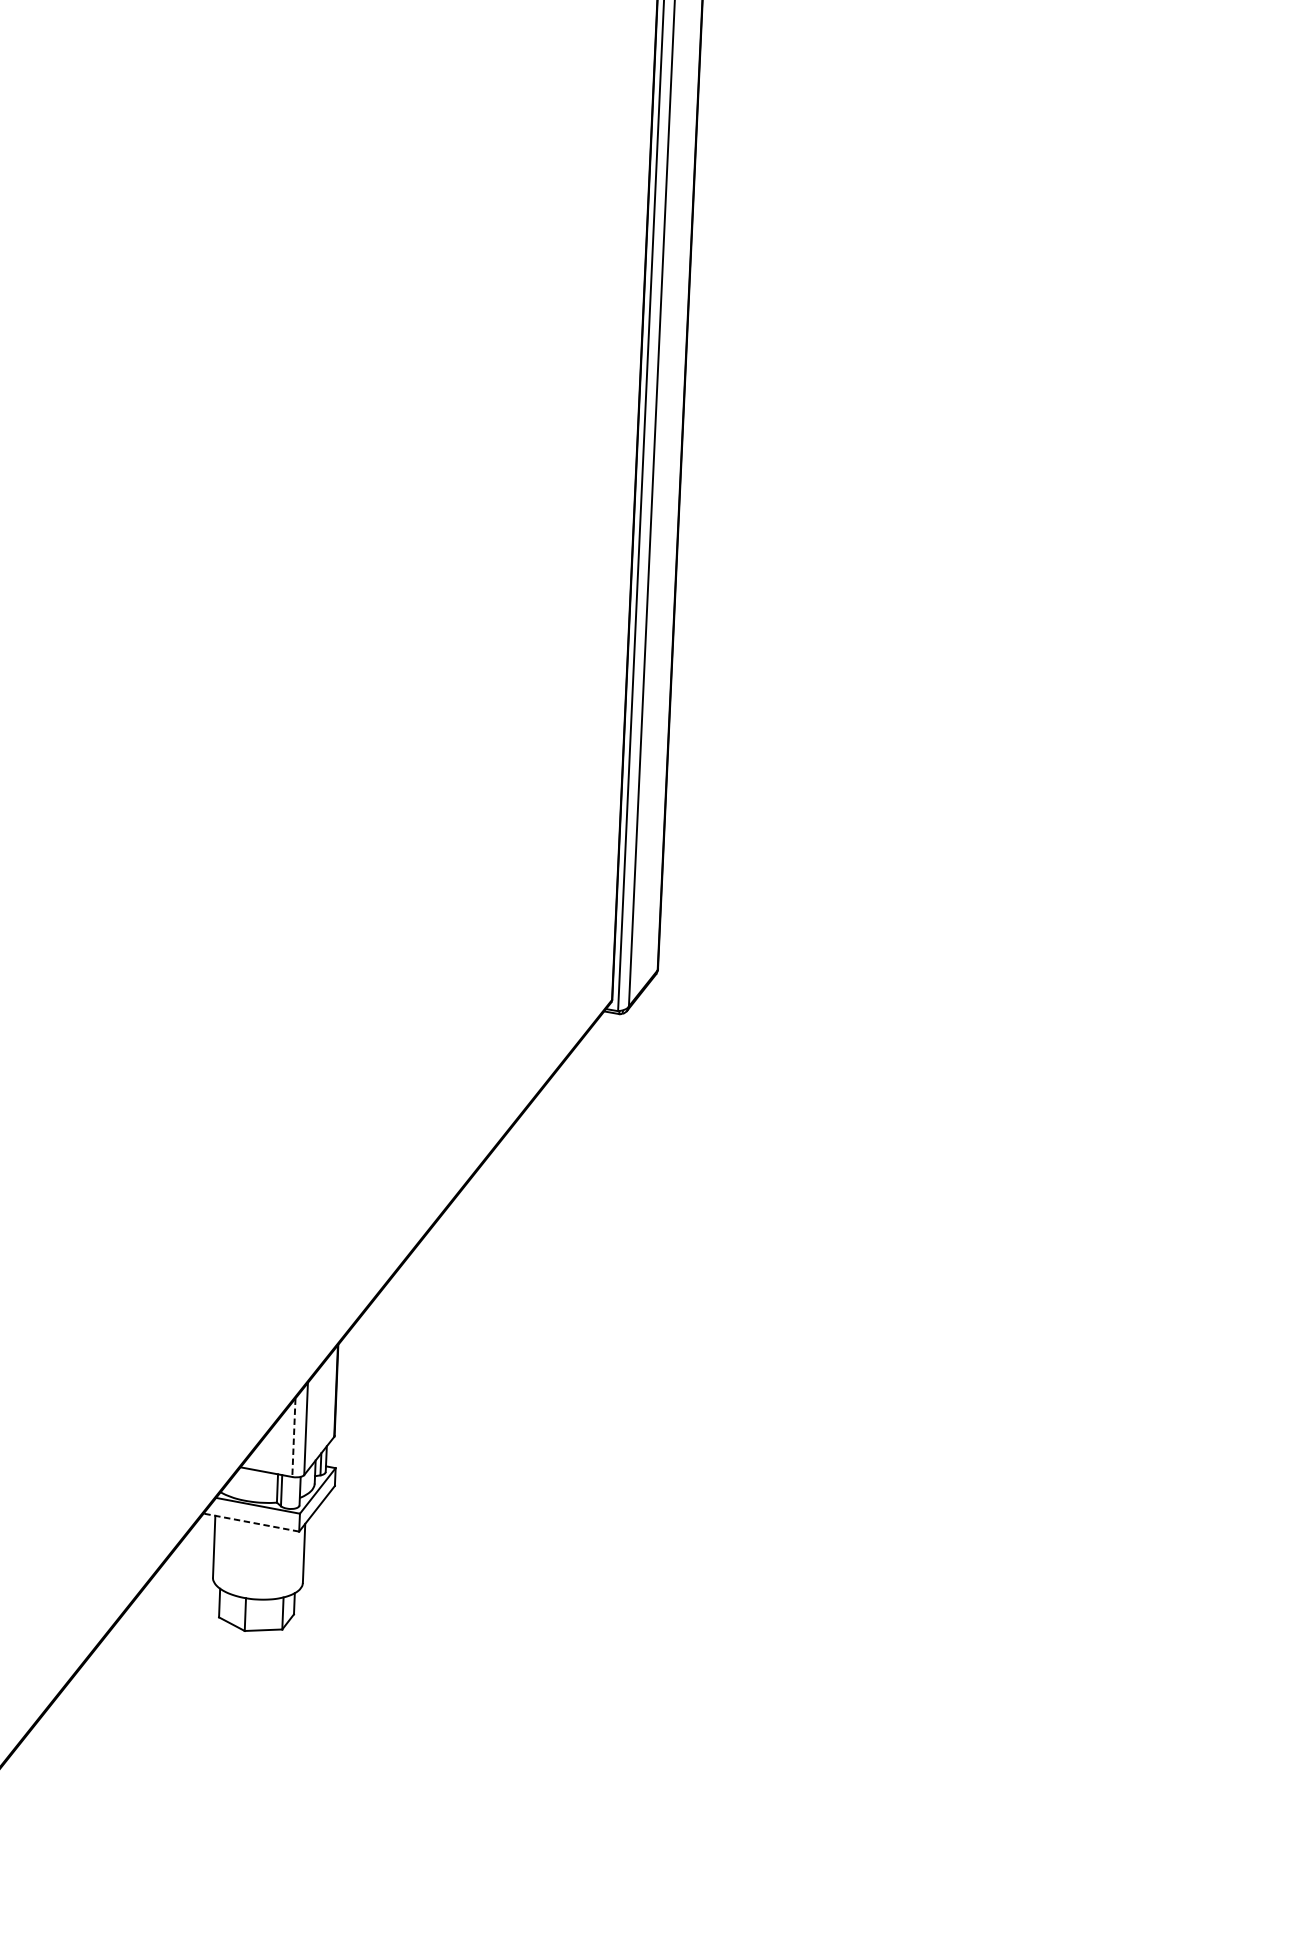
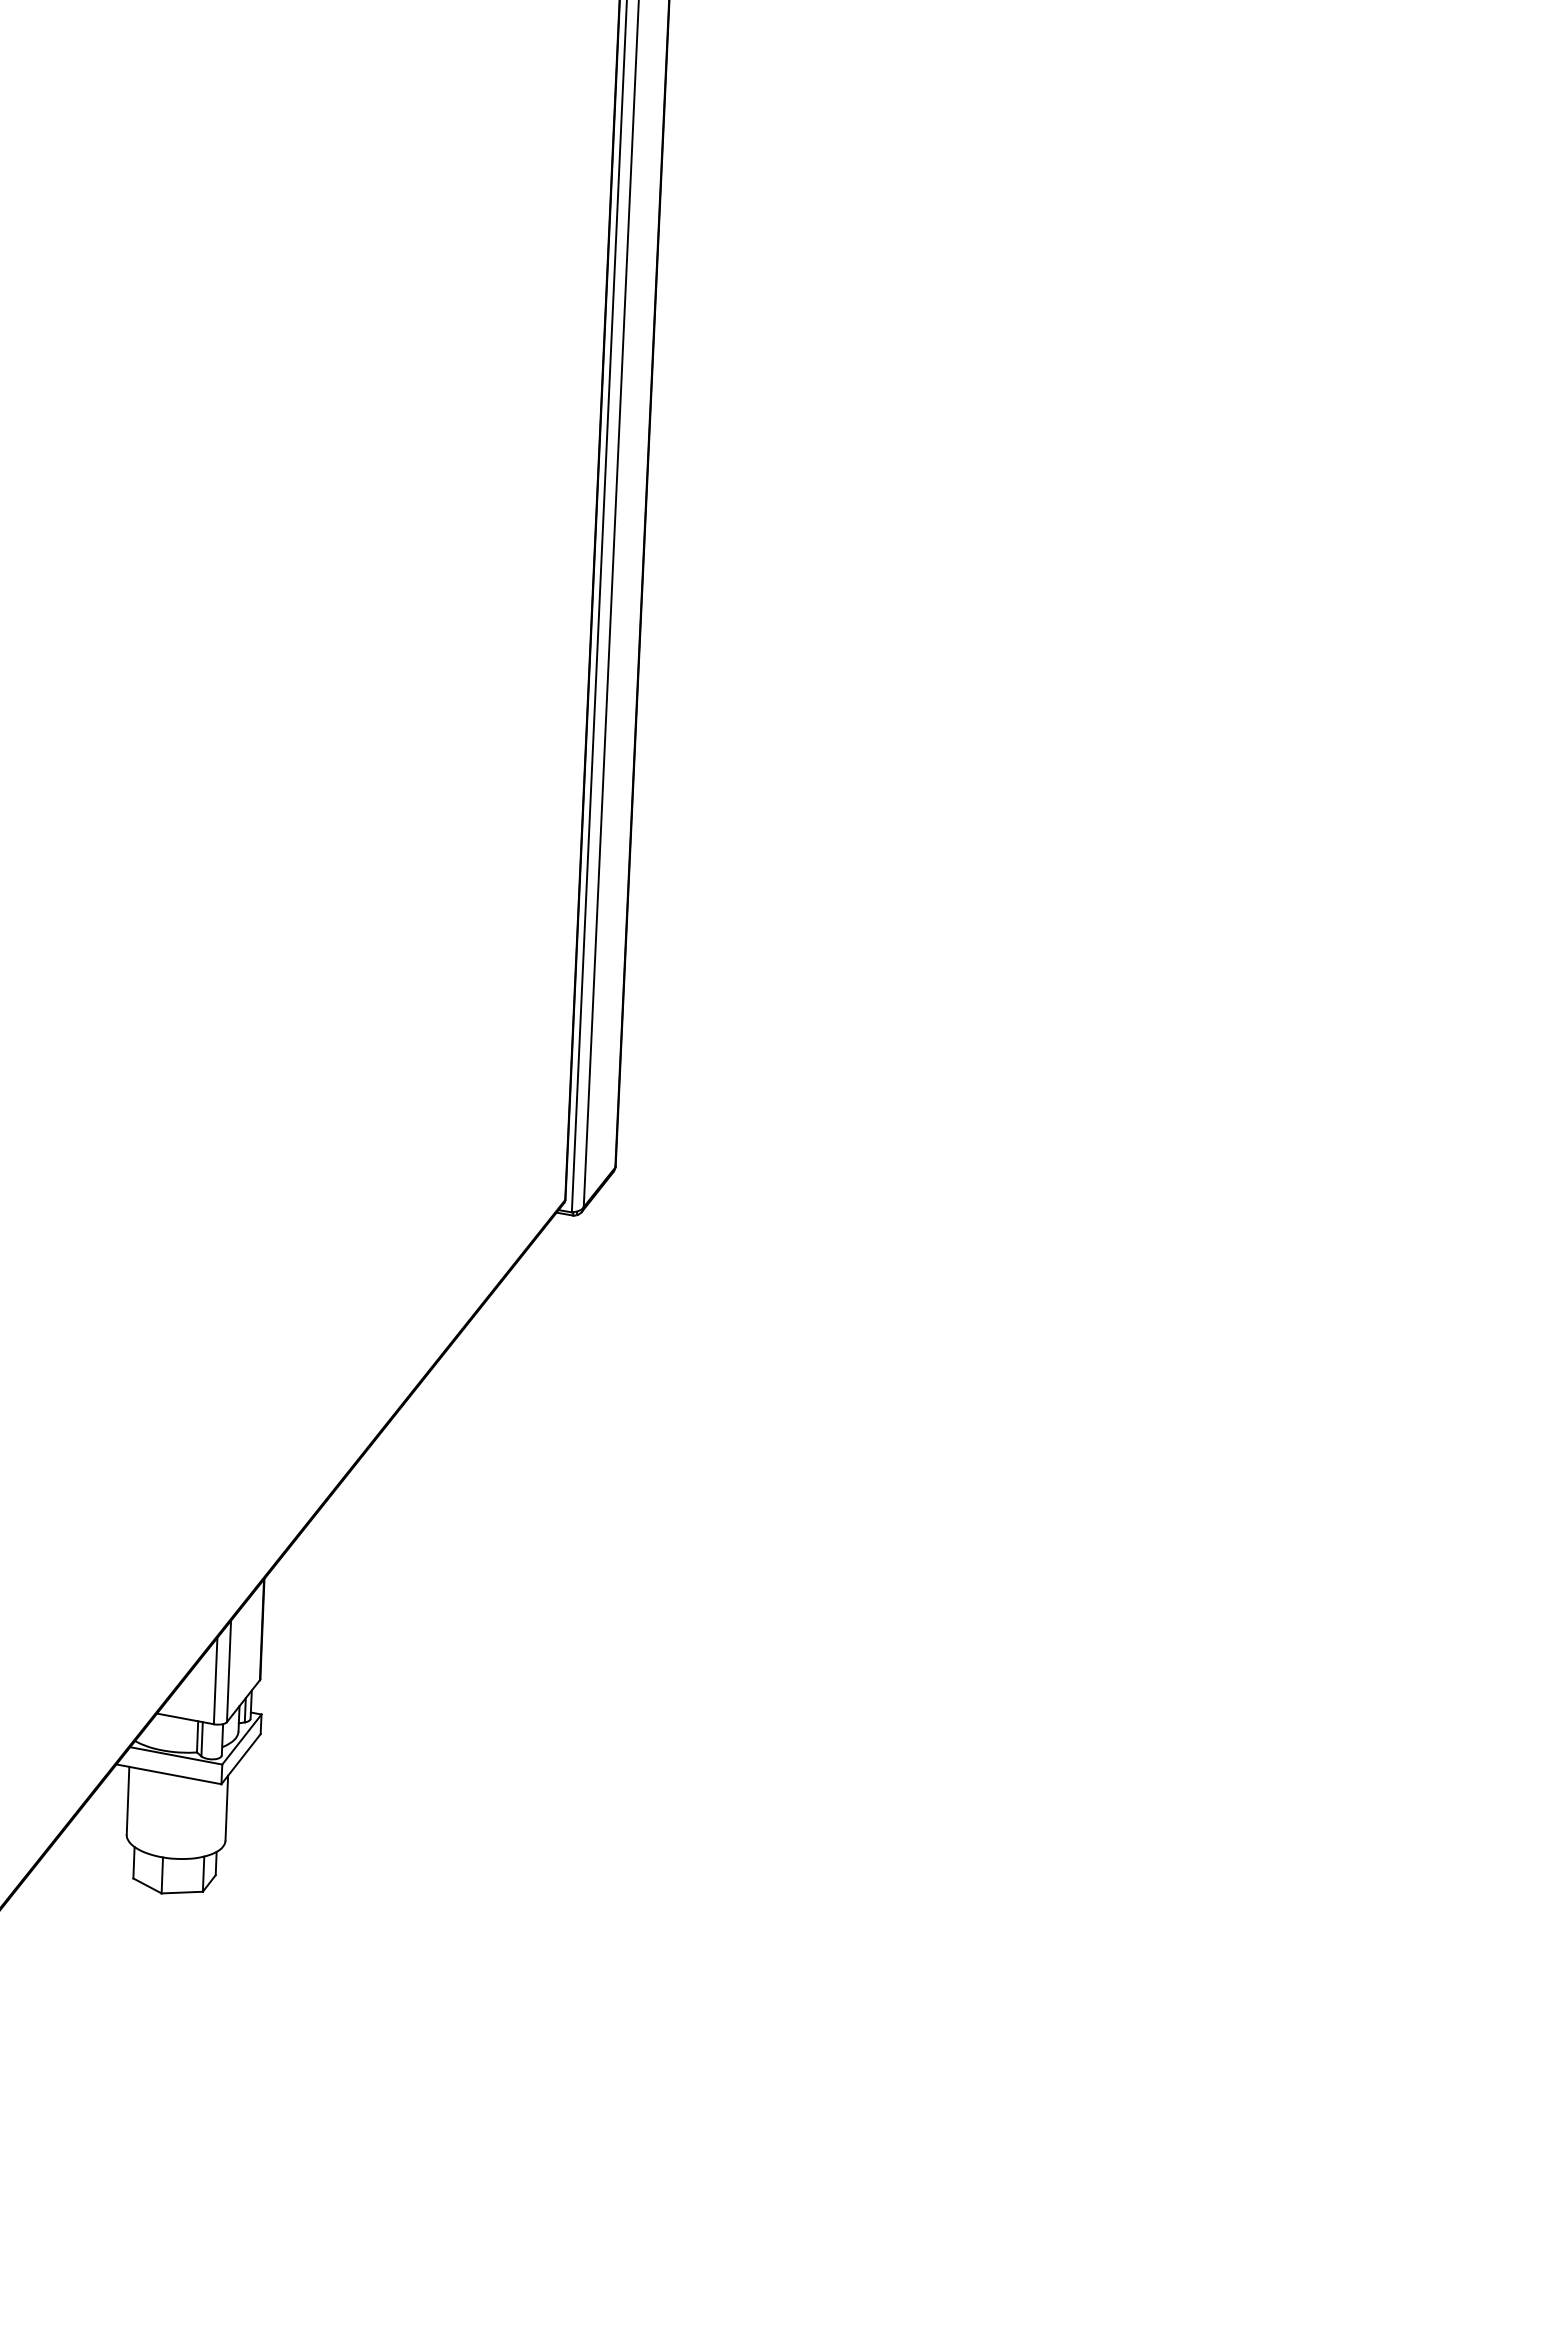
line: (293, 1438) -> (215, 1681), dashed -> solid
line: (251, 1522) -> (168, 1774), dashed -> solid

